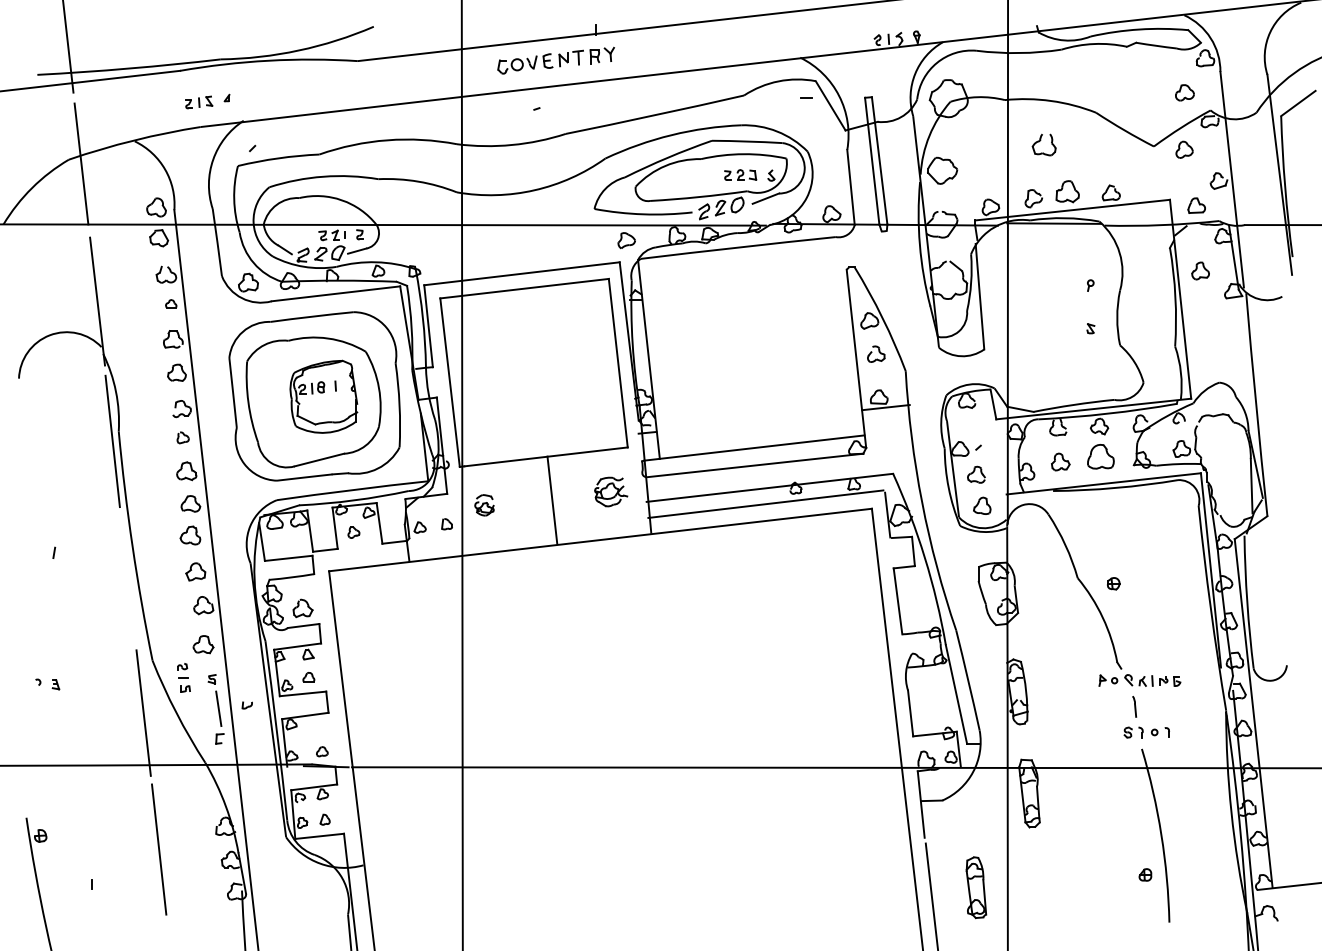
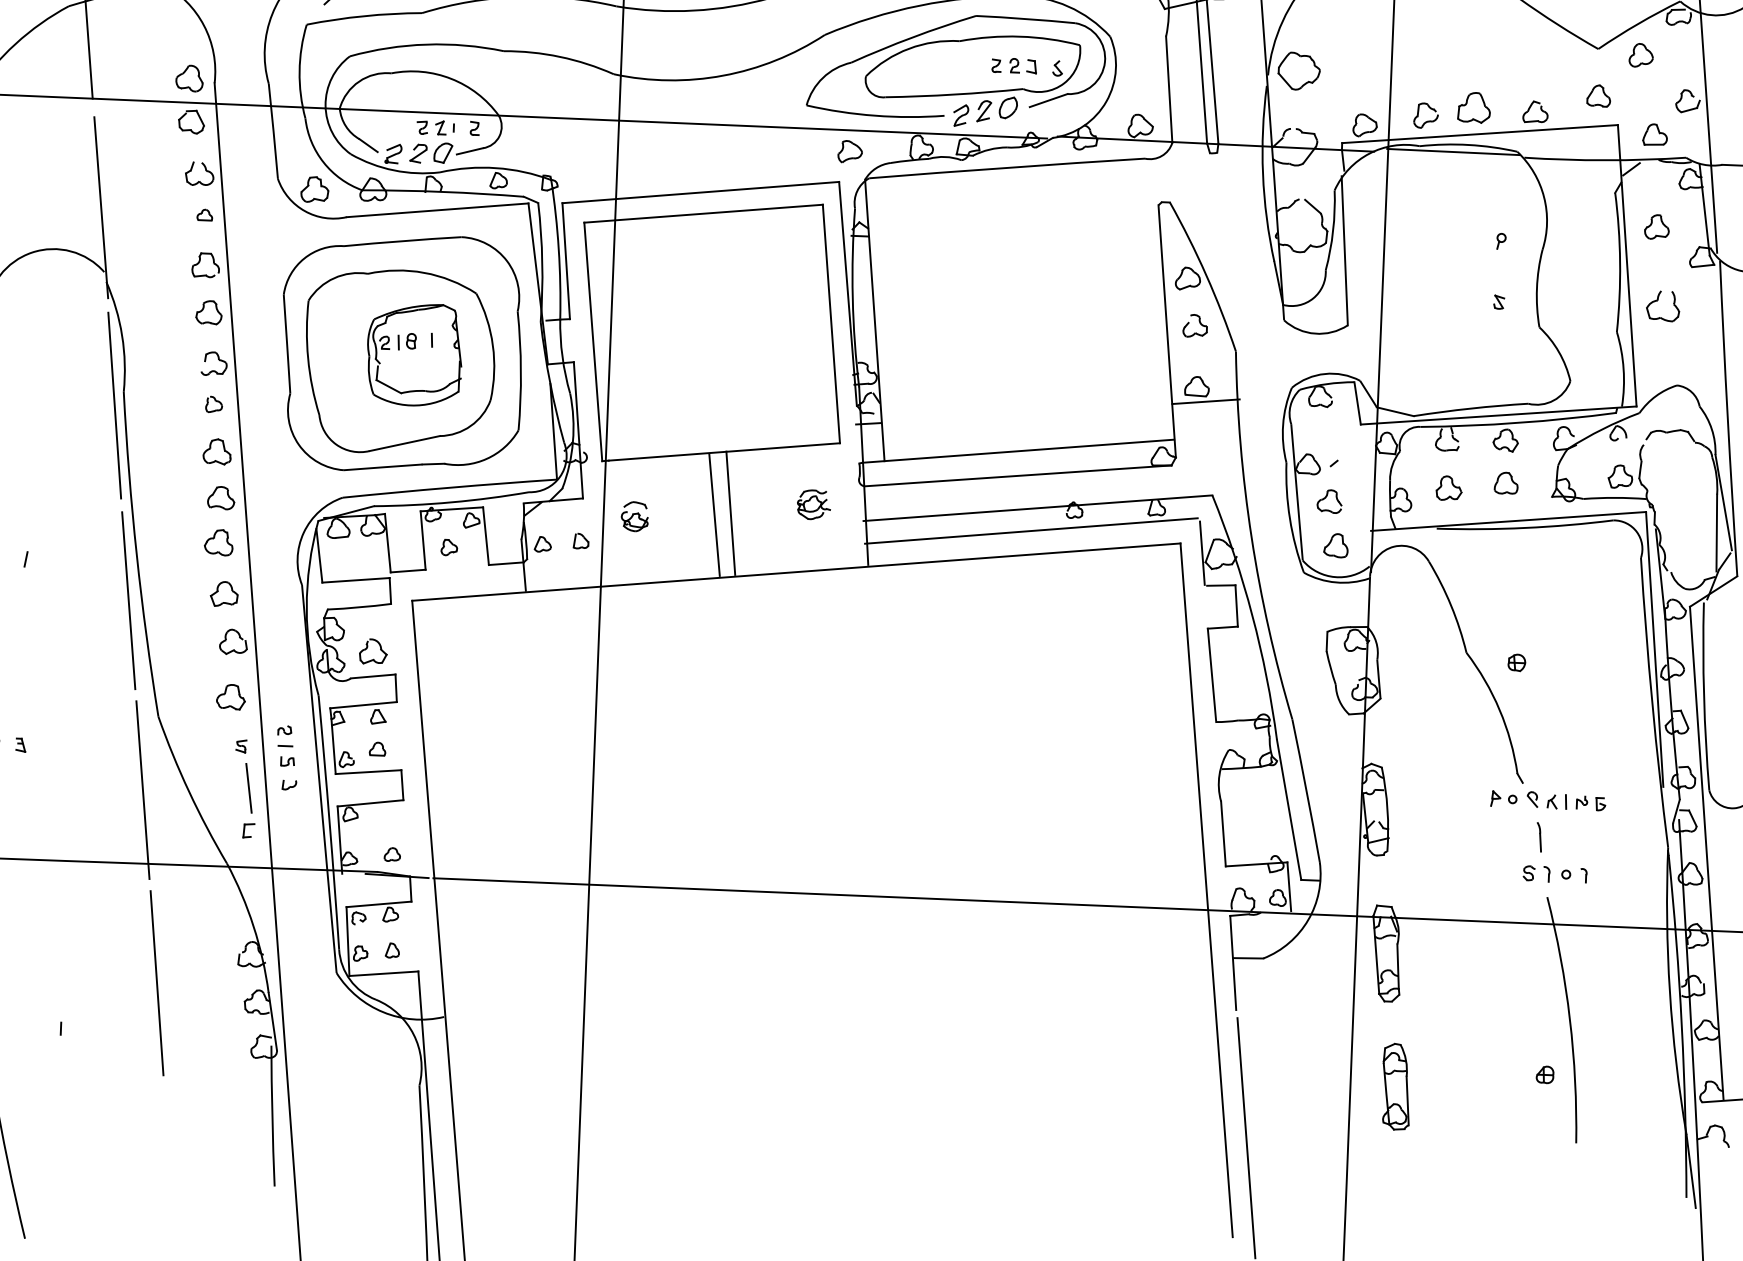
part: (1043, 144) -> (1662, 305), moved
part: (1155, 179) -> (1598, 95), added
part: (1101, 456) -> (1506, 482), size x0.62
part: (610, 491) -> (813, 504), size x0.71
line: (540, 501) -> (713, 514), added
line: (128, 578) -> (129, 599), added
part: (183, 677) -> (285, 745), moved
part: (976, 887) -> (1396, 1086), moved

